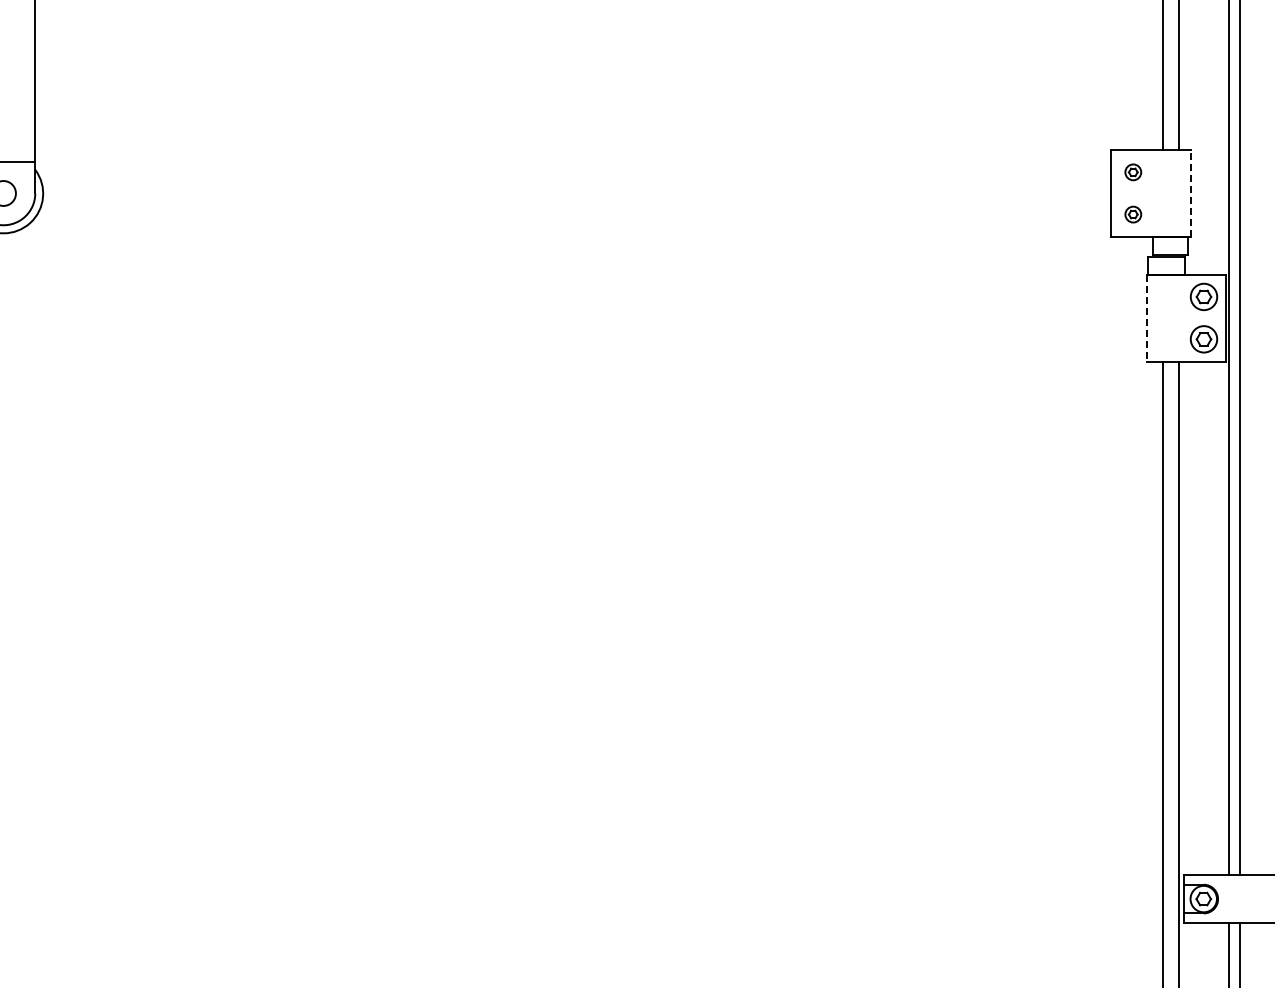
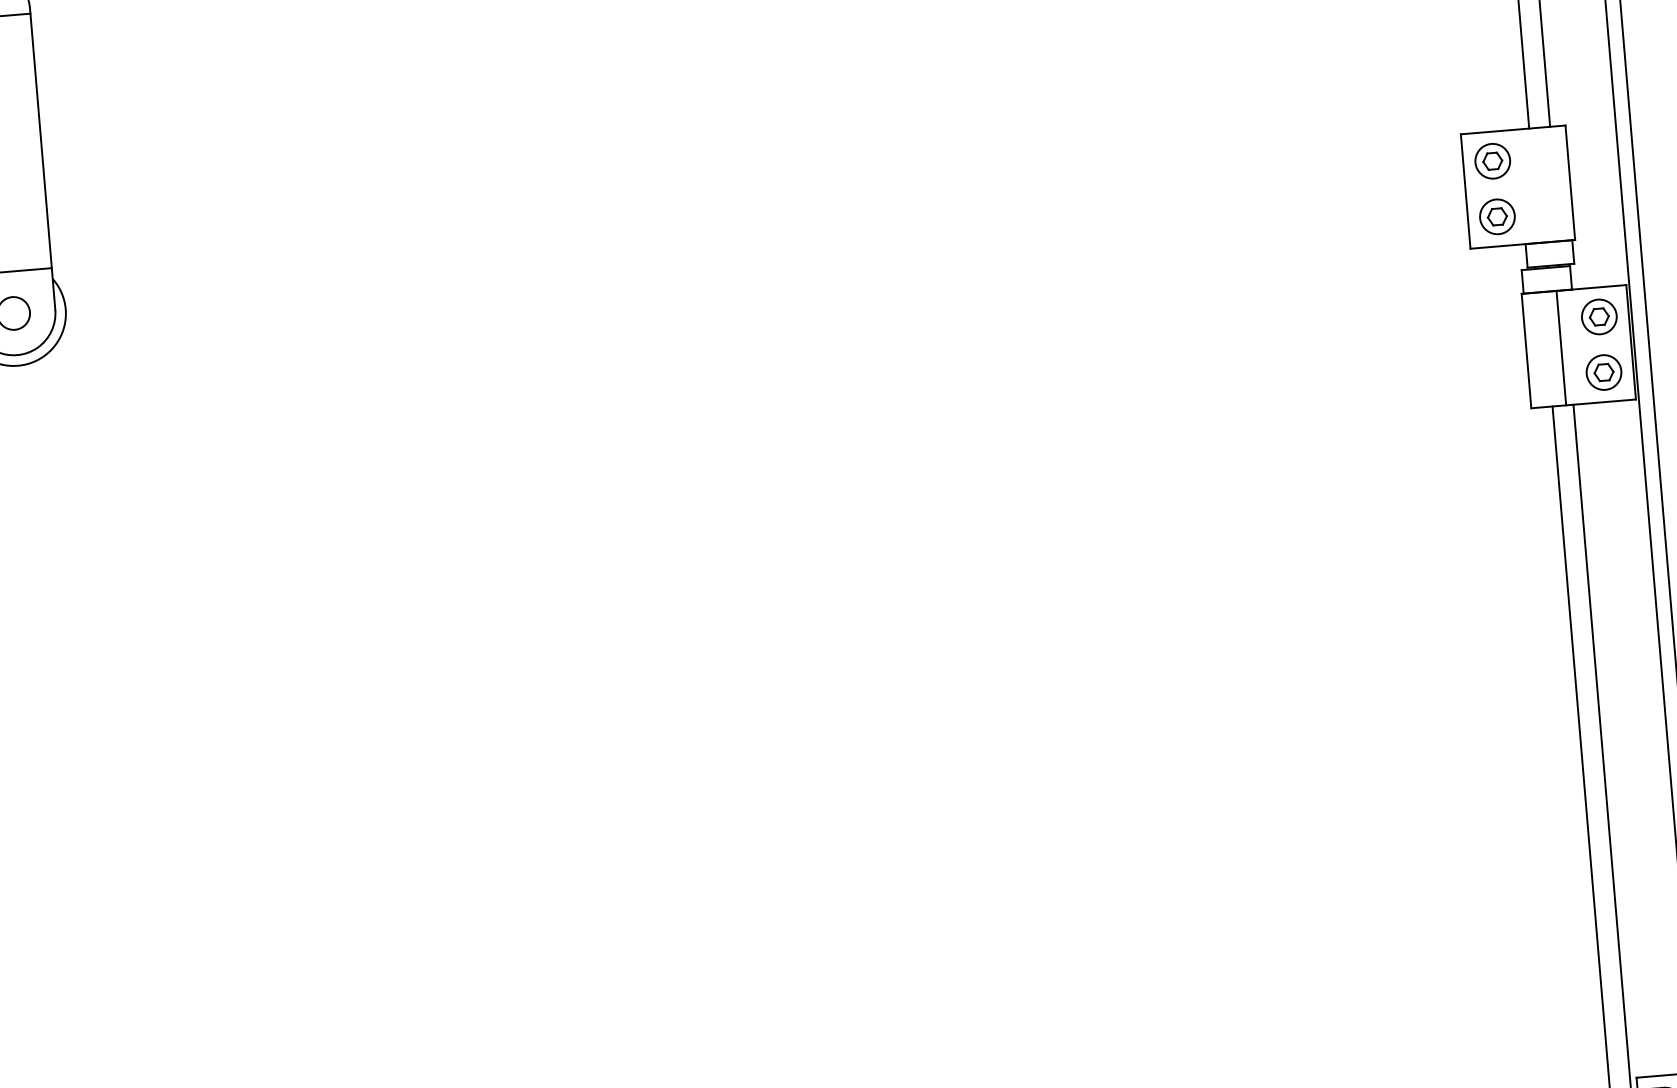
part: (1133, 172) -> (1493, 161), size x1.67
line: (1190, 193) -> (1570, 182), dashed -> solid
part: (1133, 214) -> (1497, 216), size x1.67
line: (1173, 317) -> (1561, 347), added
line: (1146, 318) -> (1526, 351), dashed -> solid

